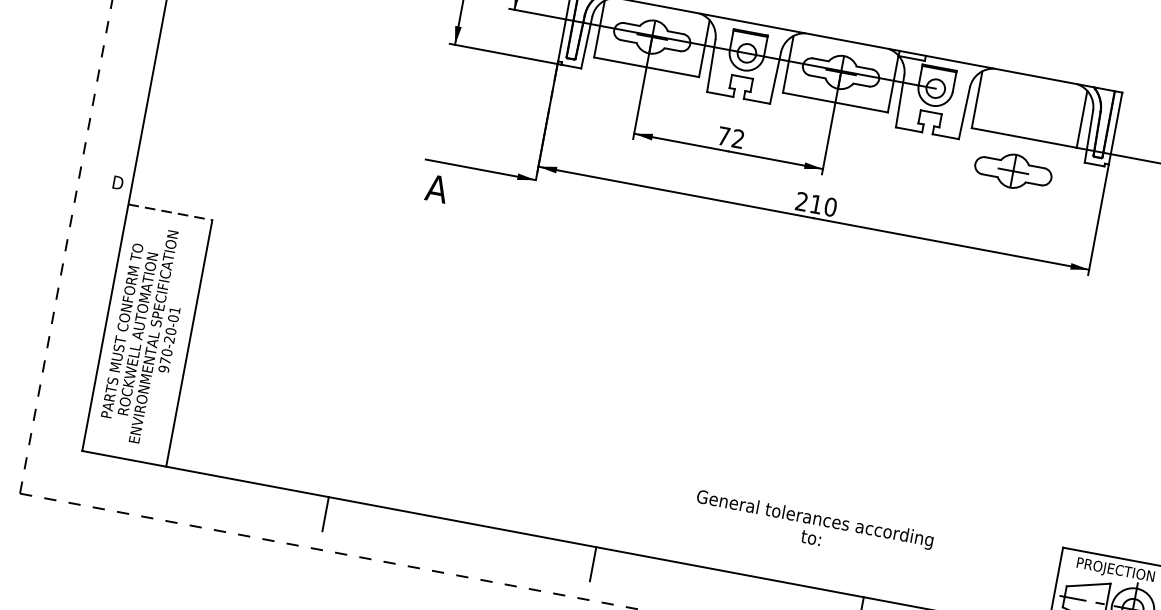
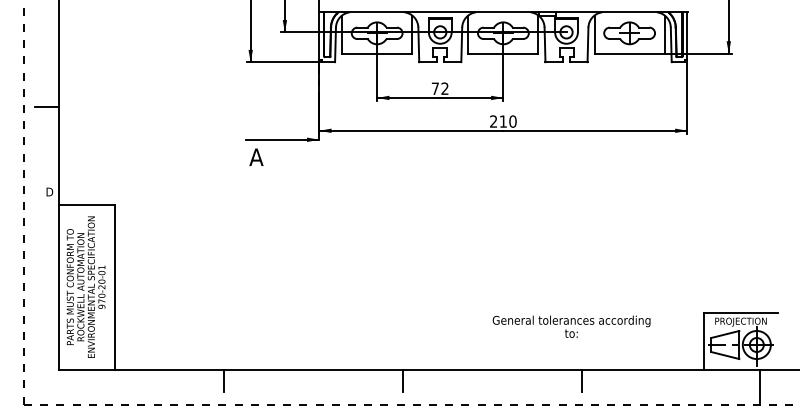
line: (137, 53) -> (46, 106), added
part: (1013, 171) -> (629, 33), moved
line: (171, 212) -> (87, 204), dashed -> solid
text: (813, 527) -> (571, 326), moved

